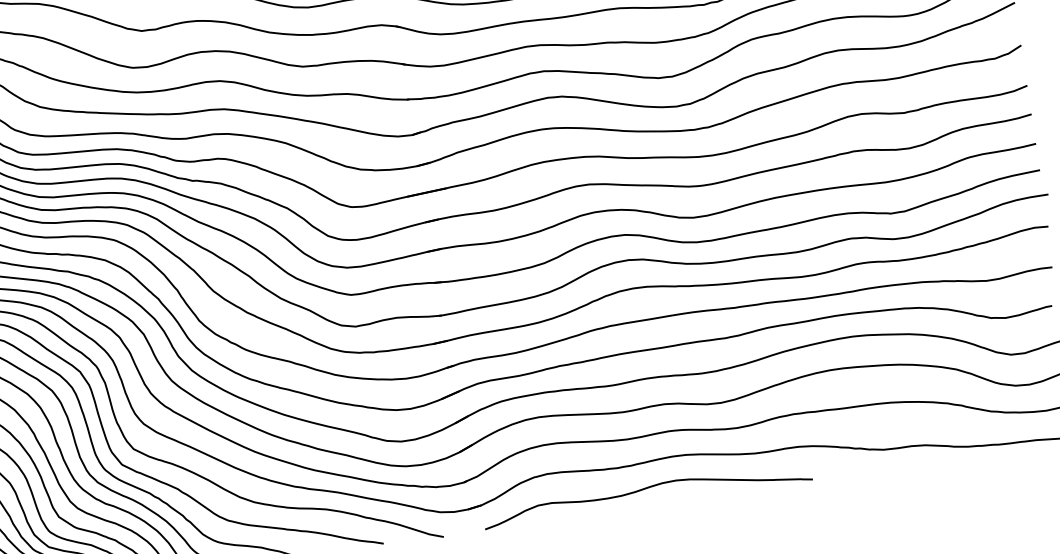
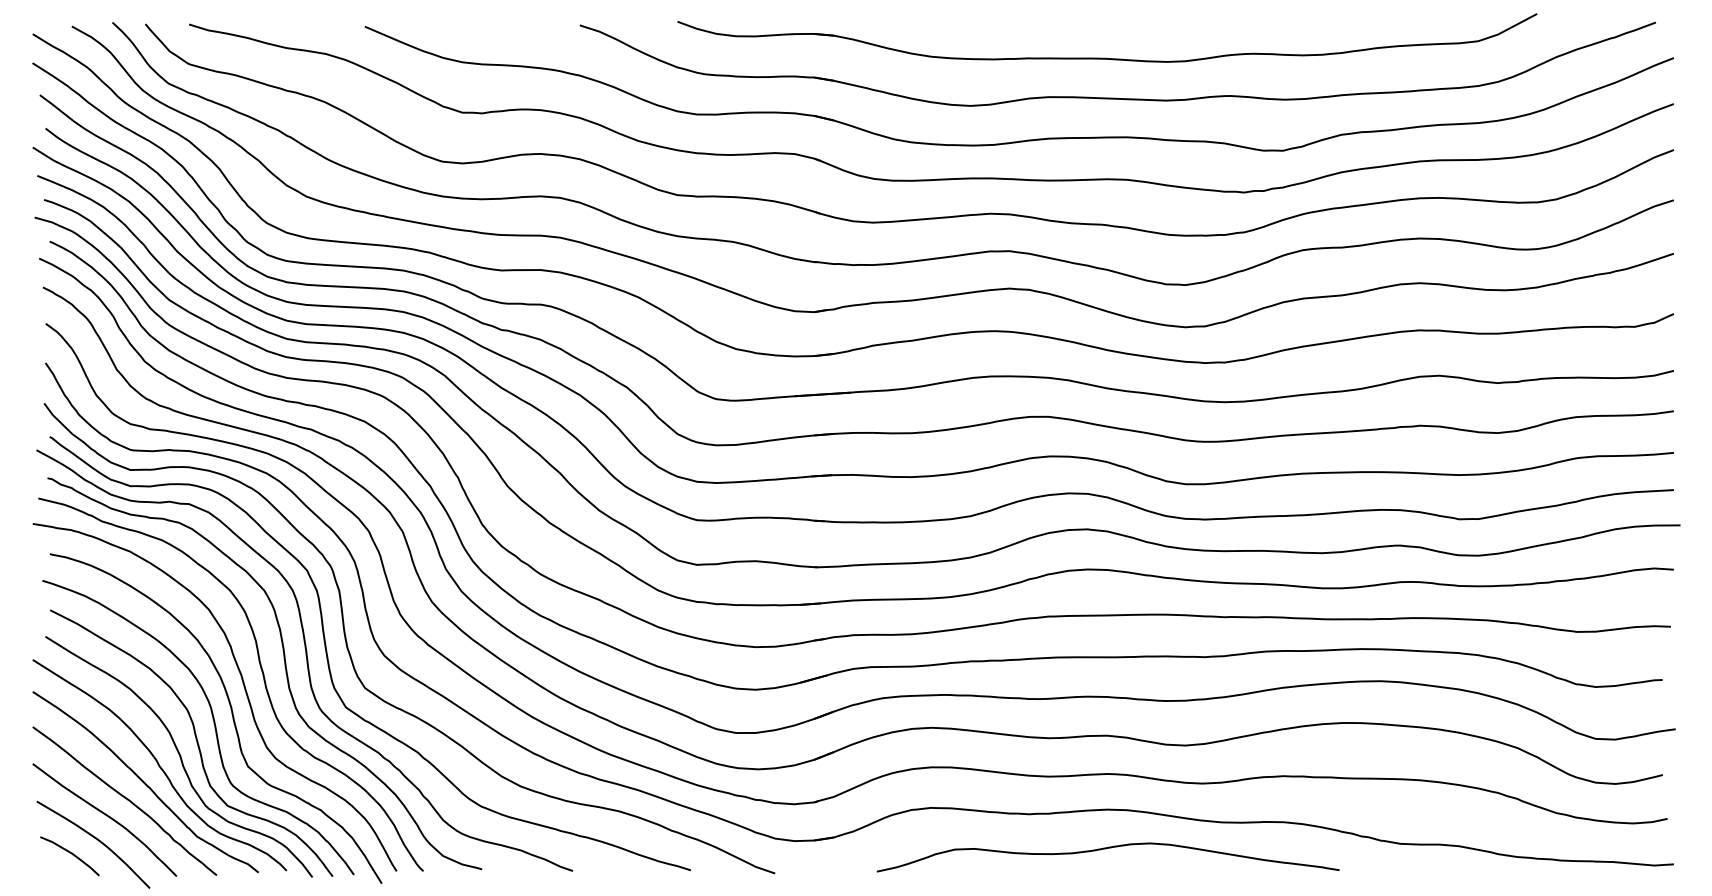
curve: (645, 489) -> (1106, 849), moved

